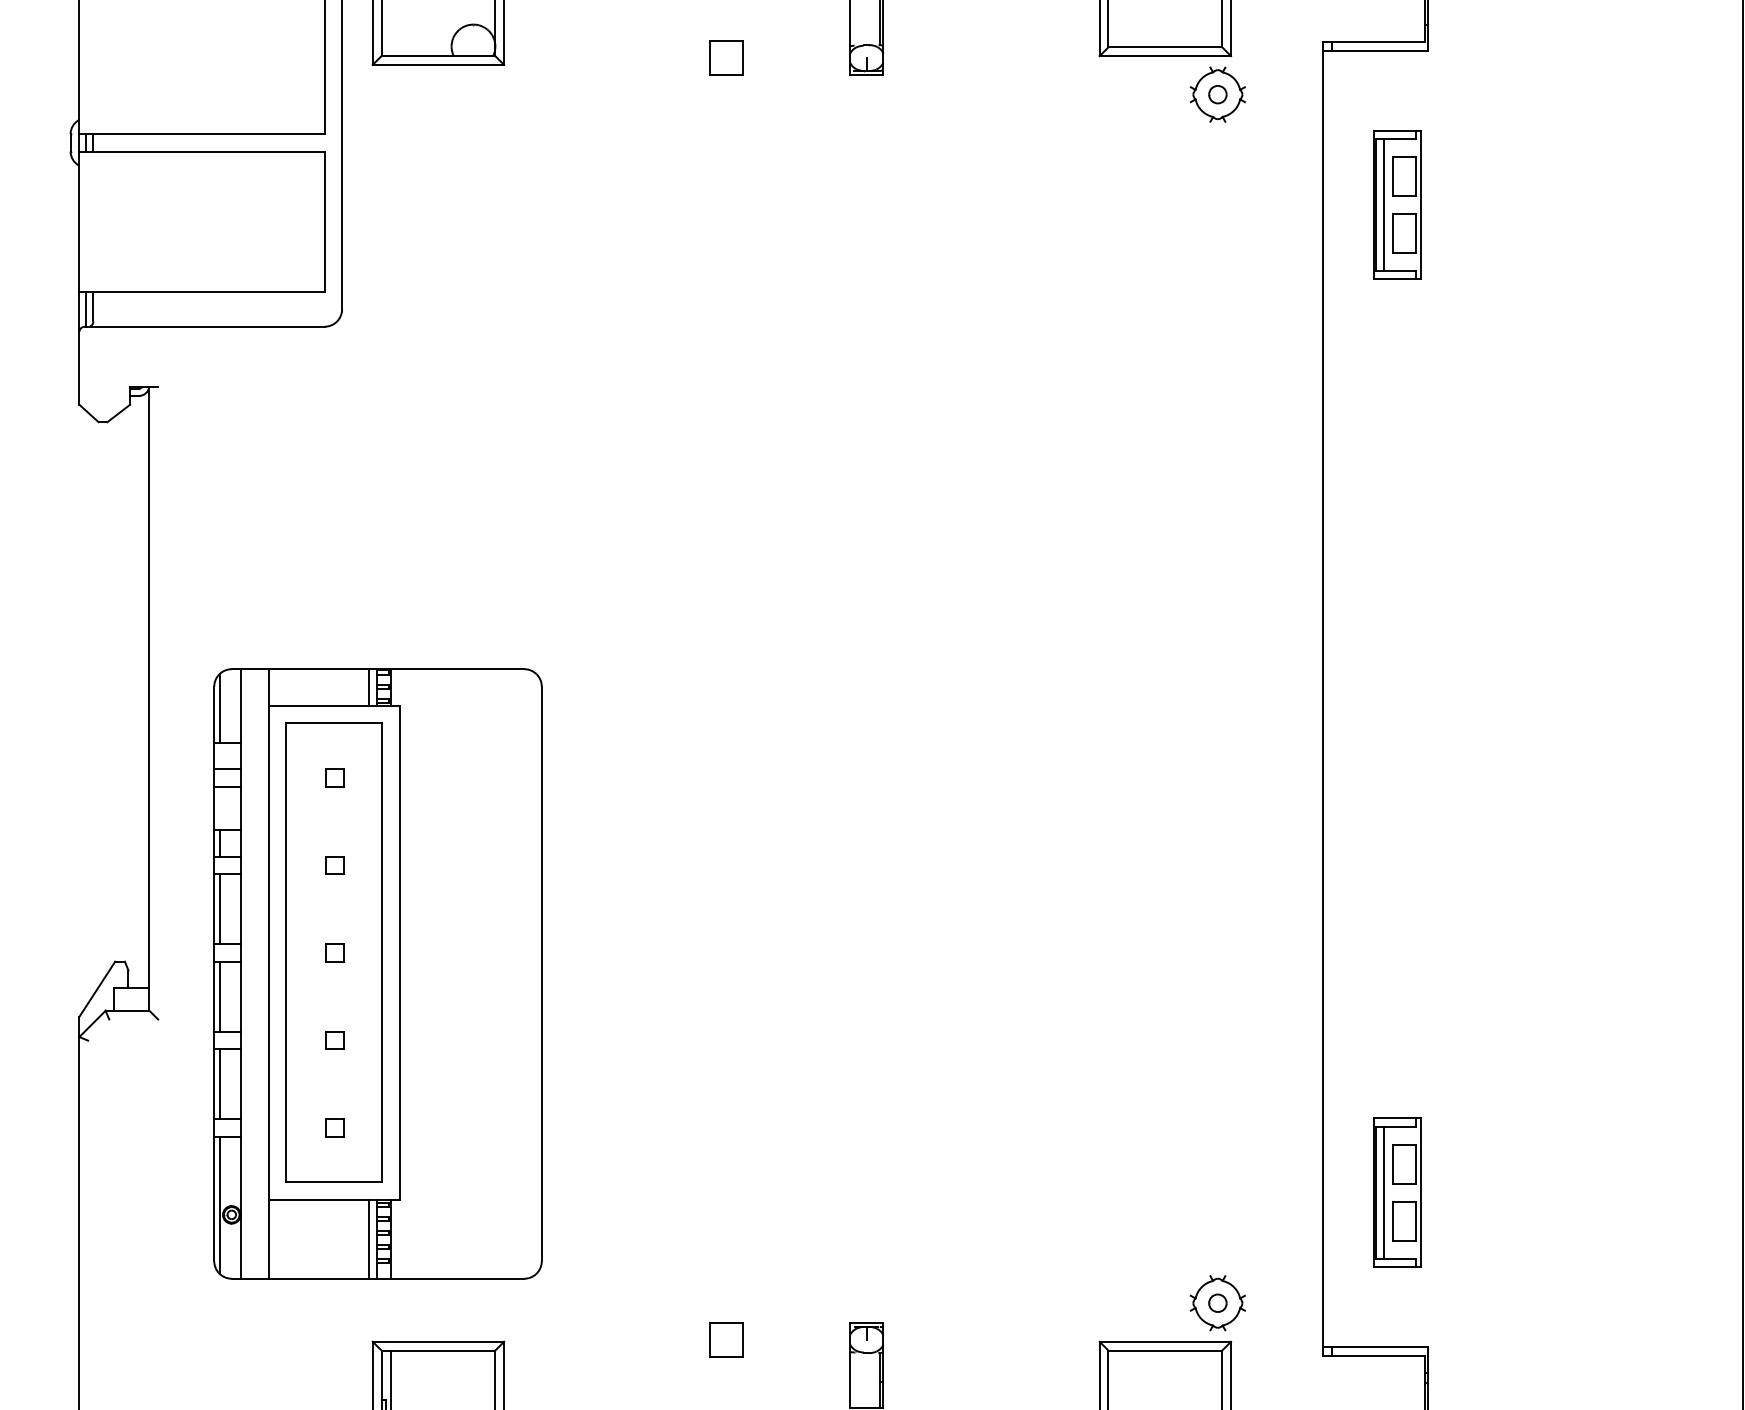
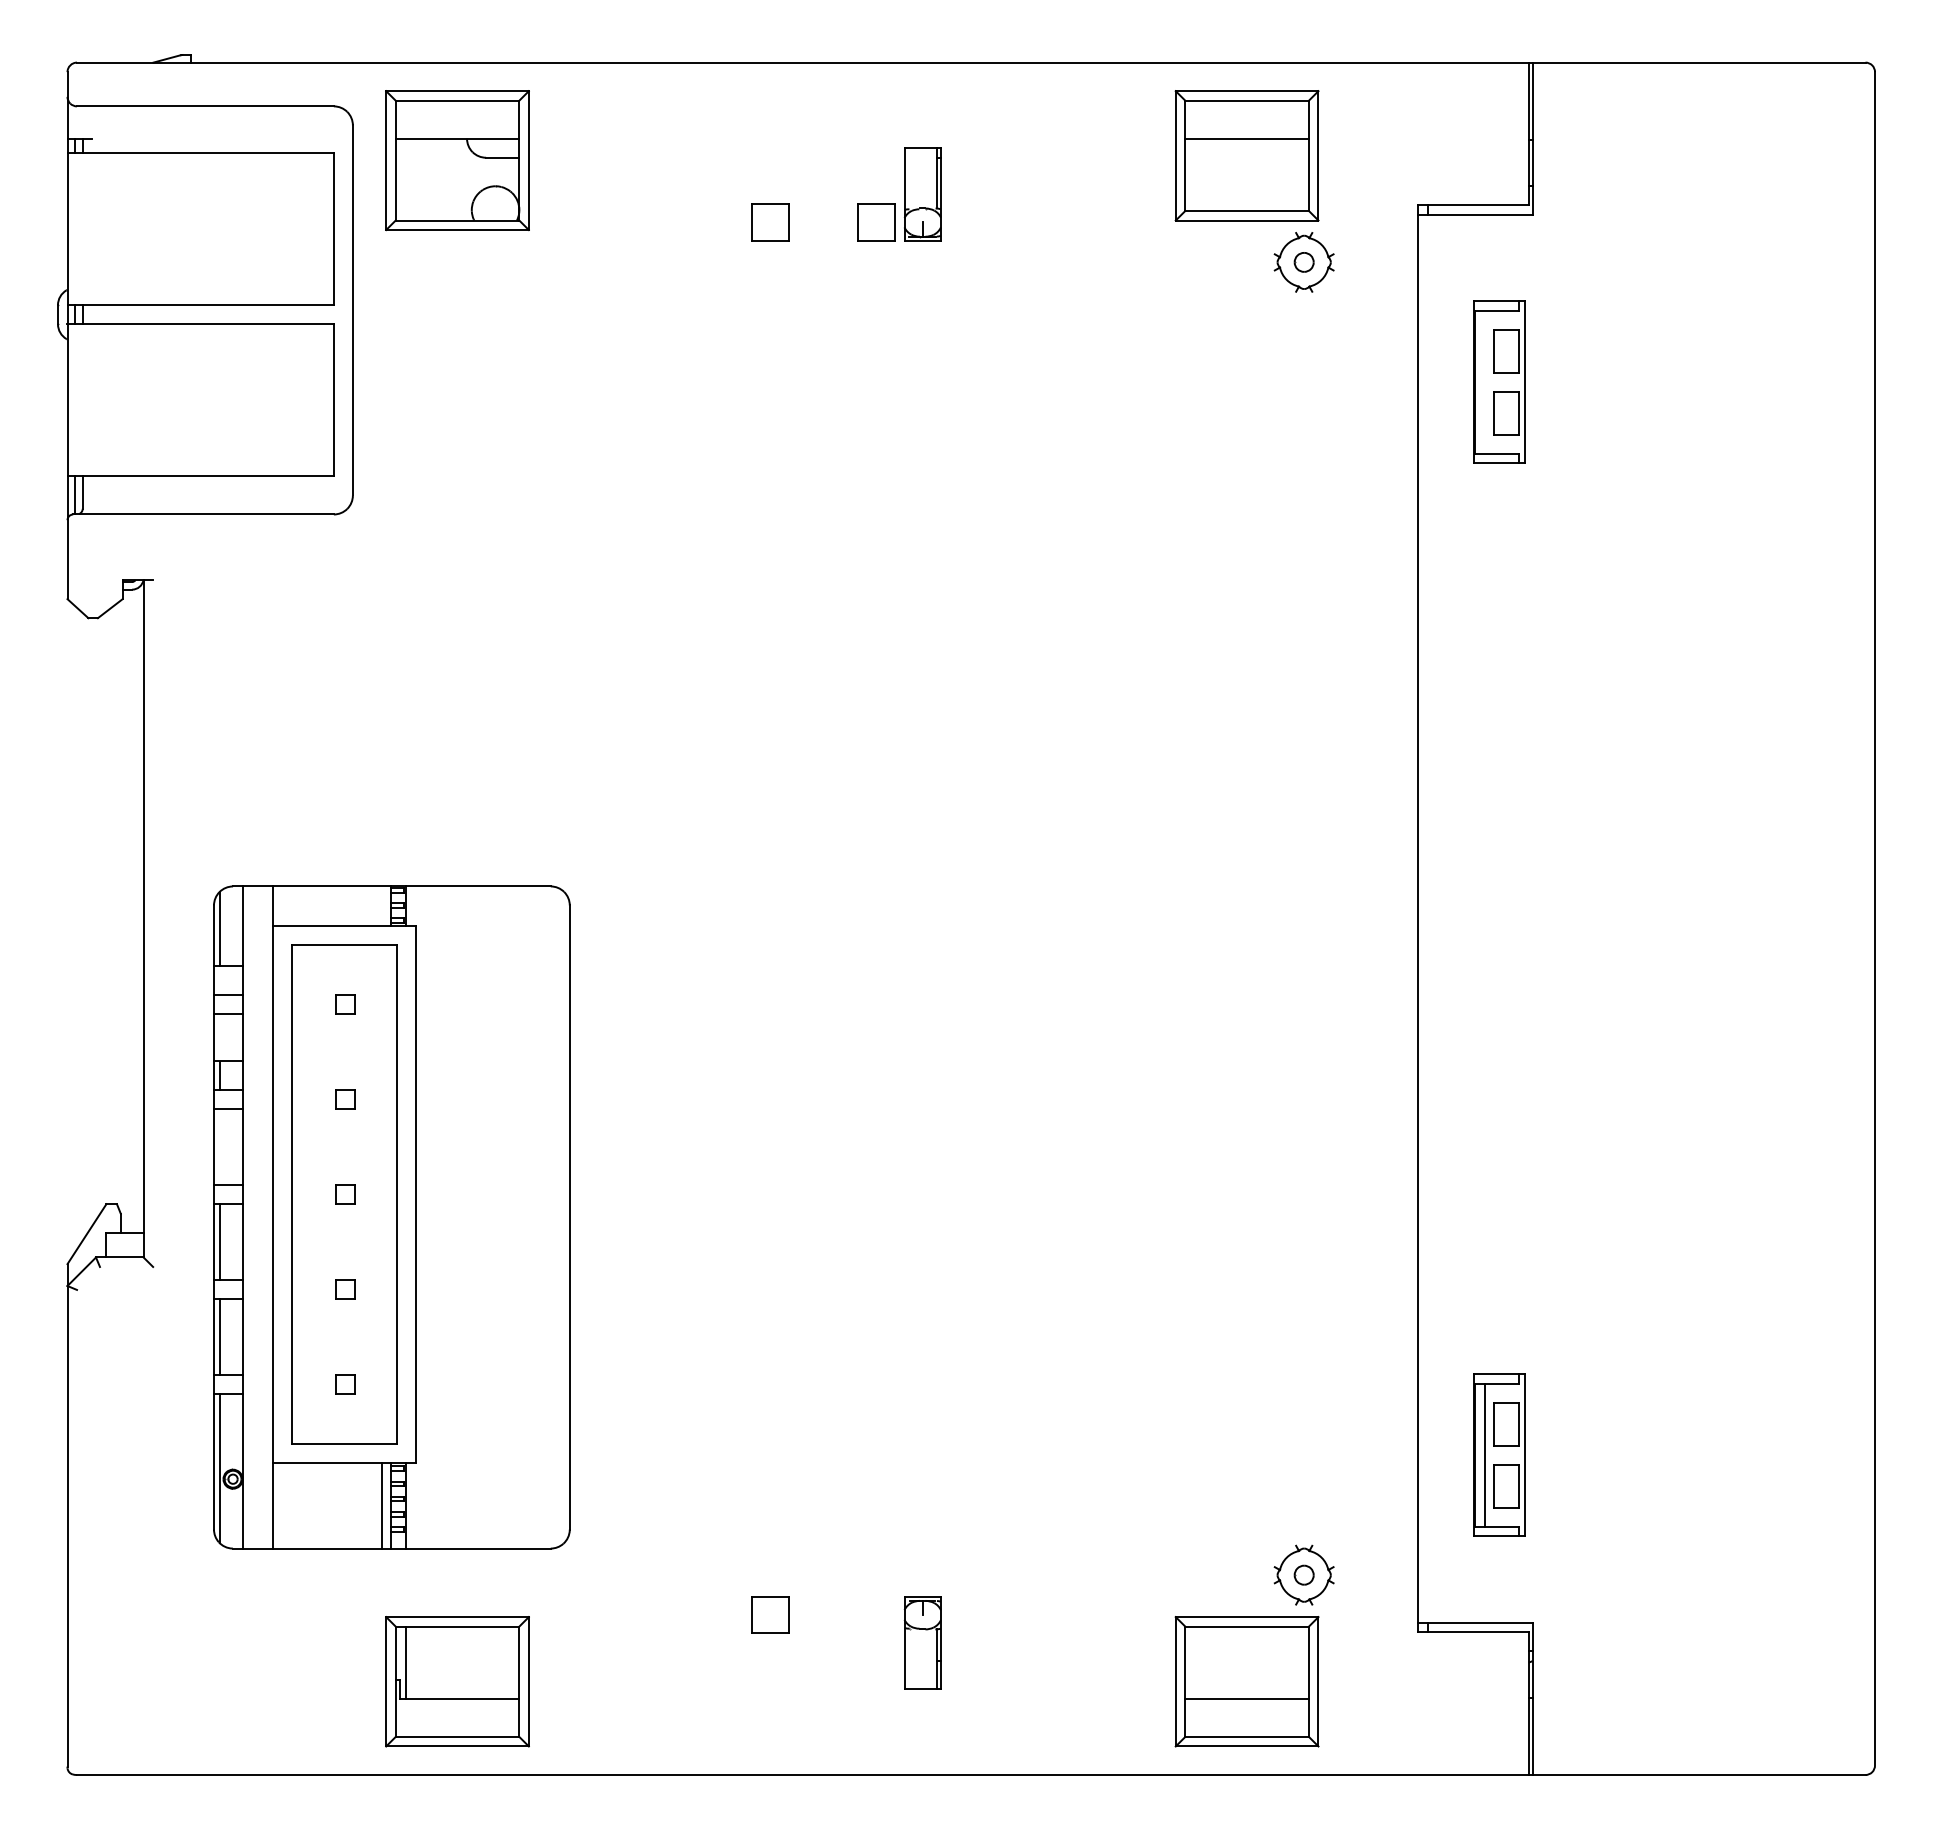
part: (824, 57) -> (876, 222), added
line: (1383, 204) -> (1484, 381), removed
line: (369, 687) -> (382, 906), removed
line: (219, 909) -> (219, 1147), removed

